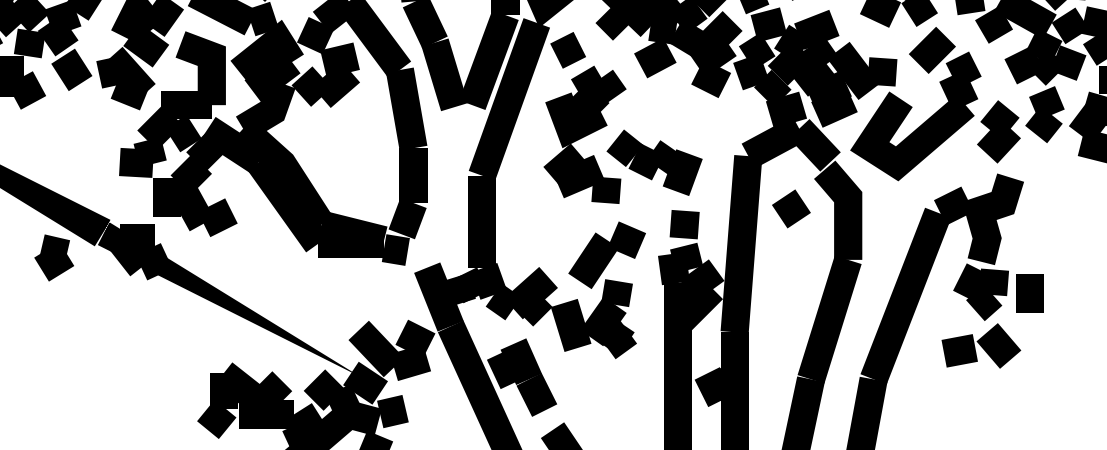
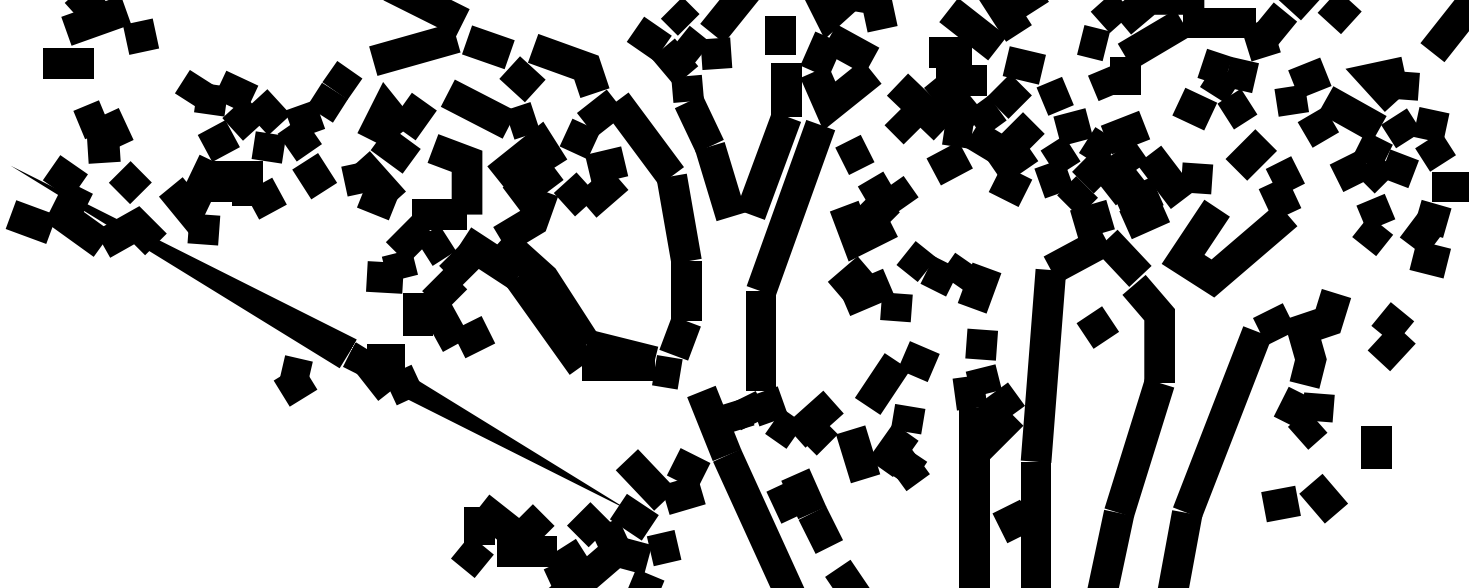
part: (998, 131) -> (1391, 336), moved
line: (1029, 293) -> (1376, 447), moved
part: (981, 345) -> (1304, 498), moved

